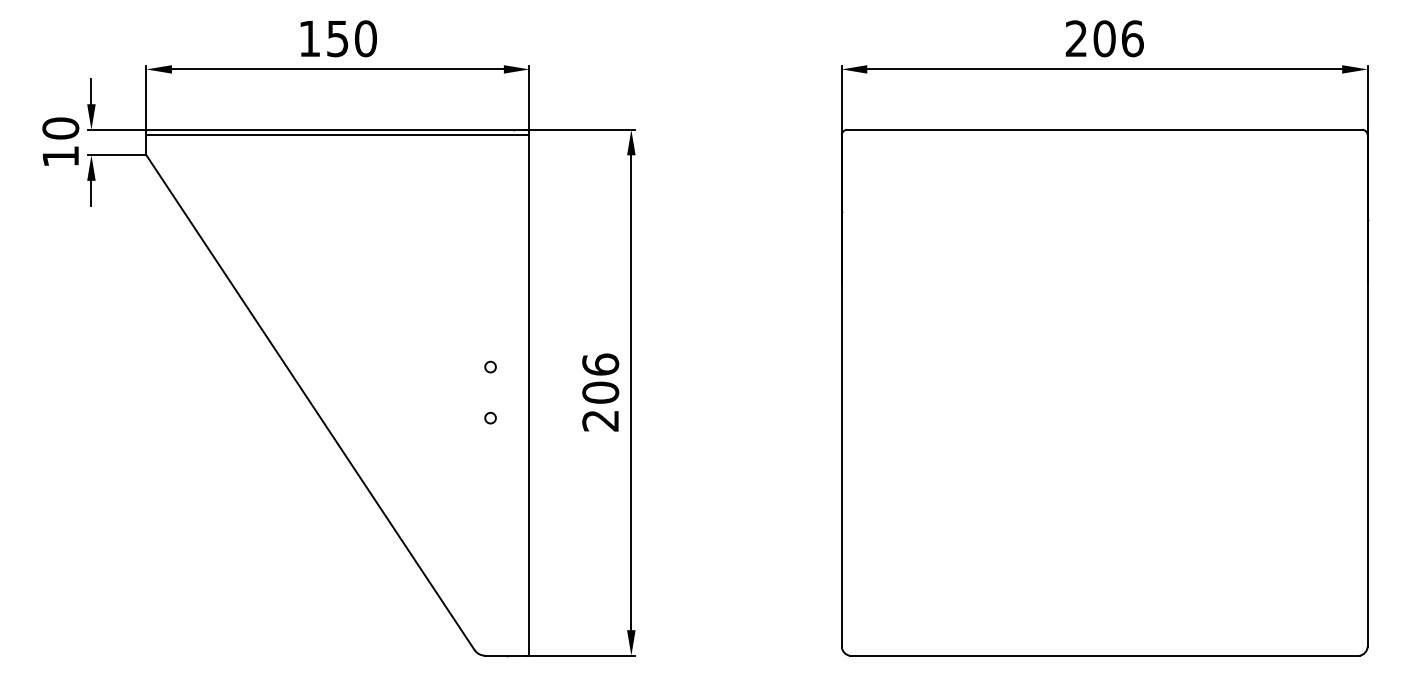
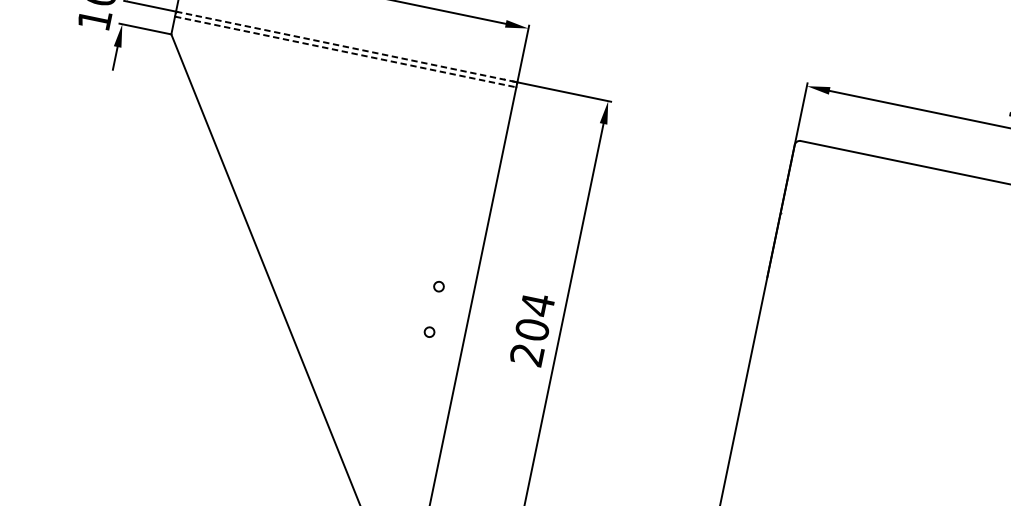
line: (338, 129) -> (347, 46), solid -> dashed
line: (338, 135) -> (346, 52), solid -> dashed
text: (600, 364) -> (537, 304), 206 -> 204

